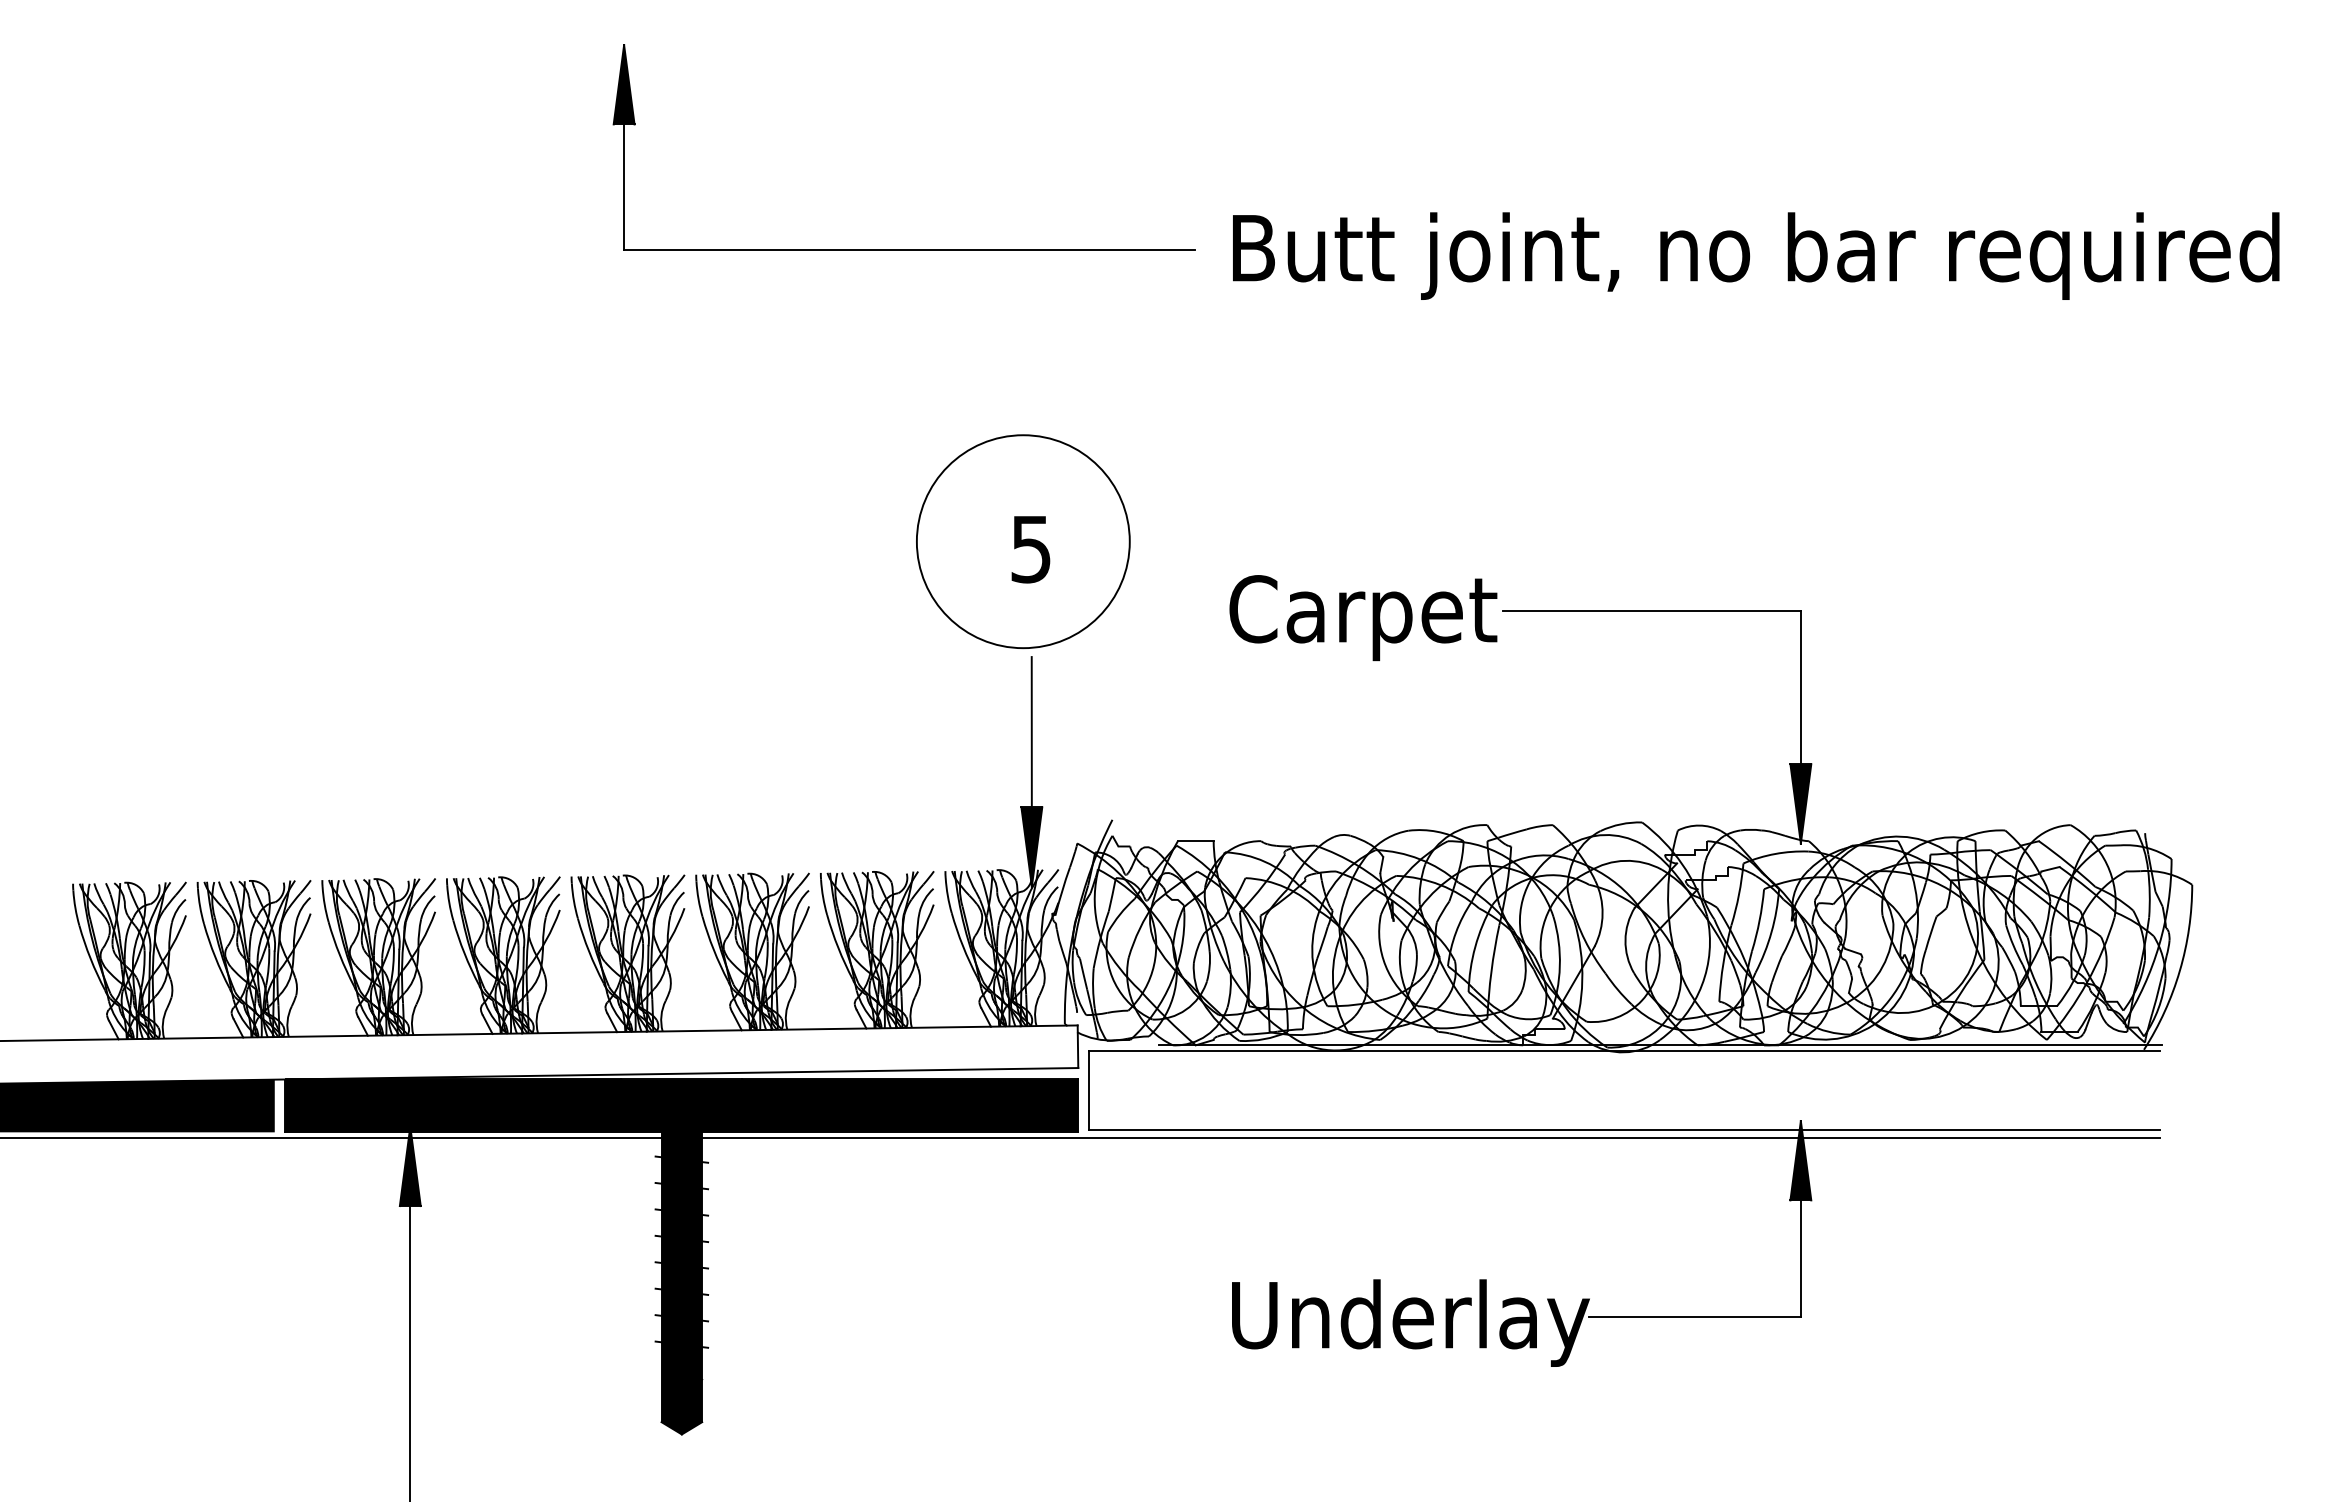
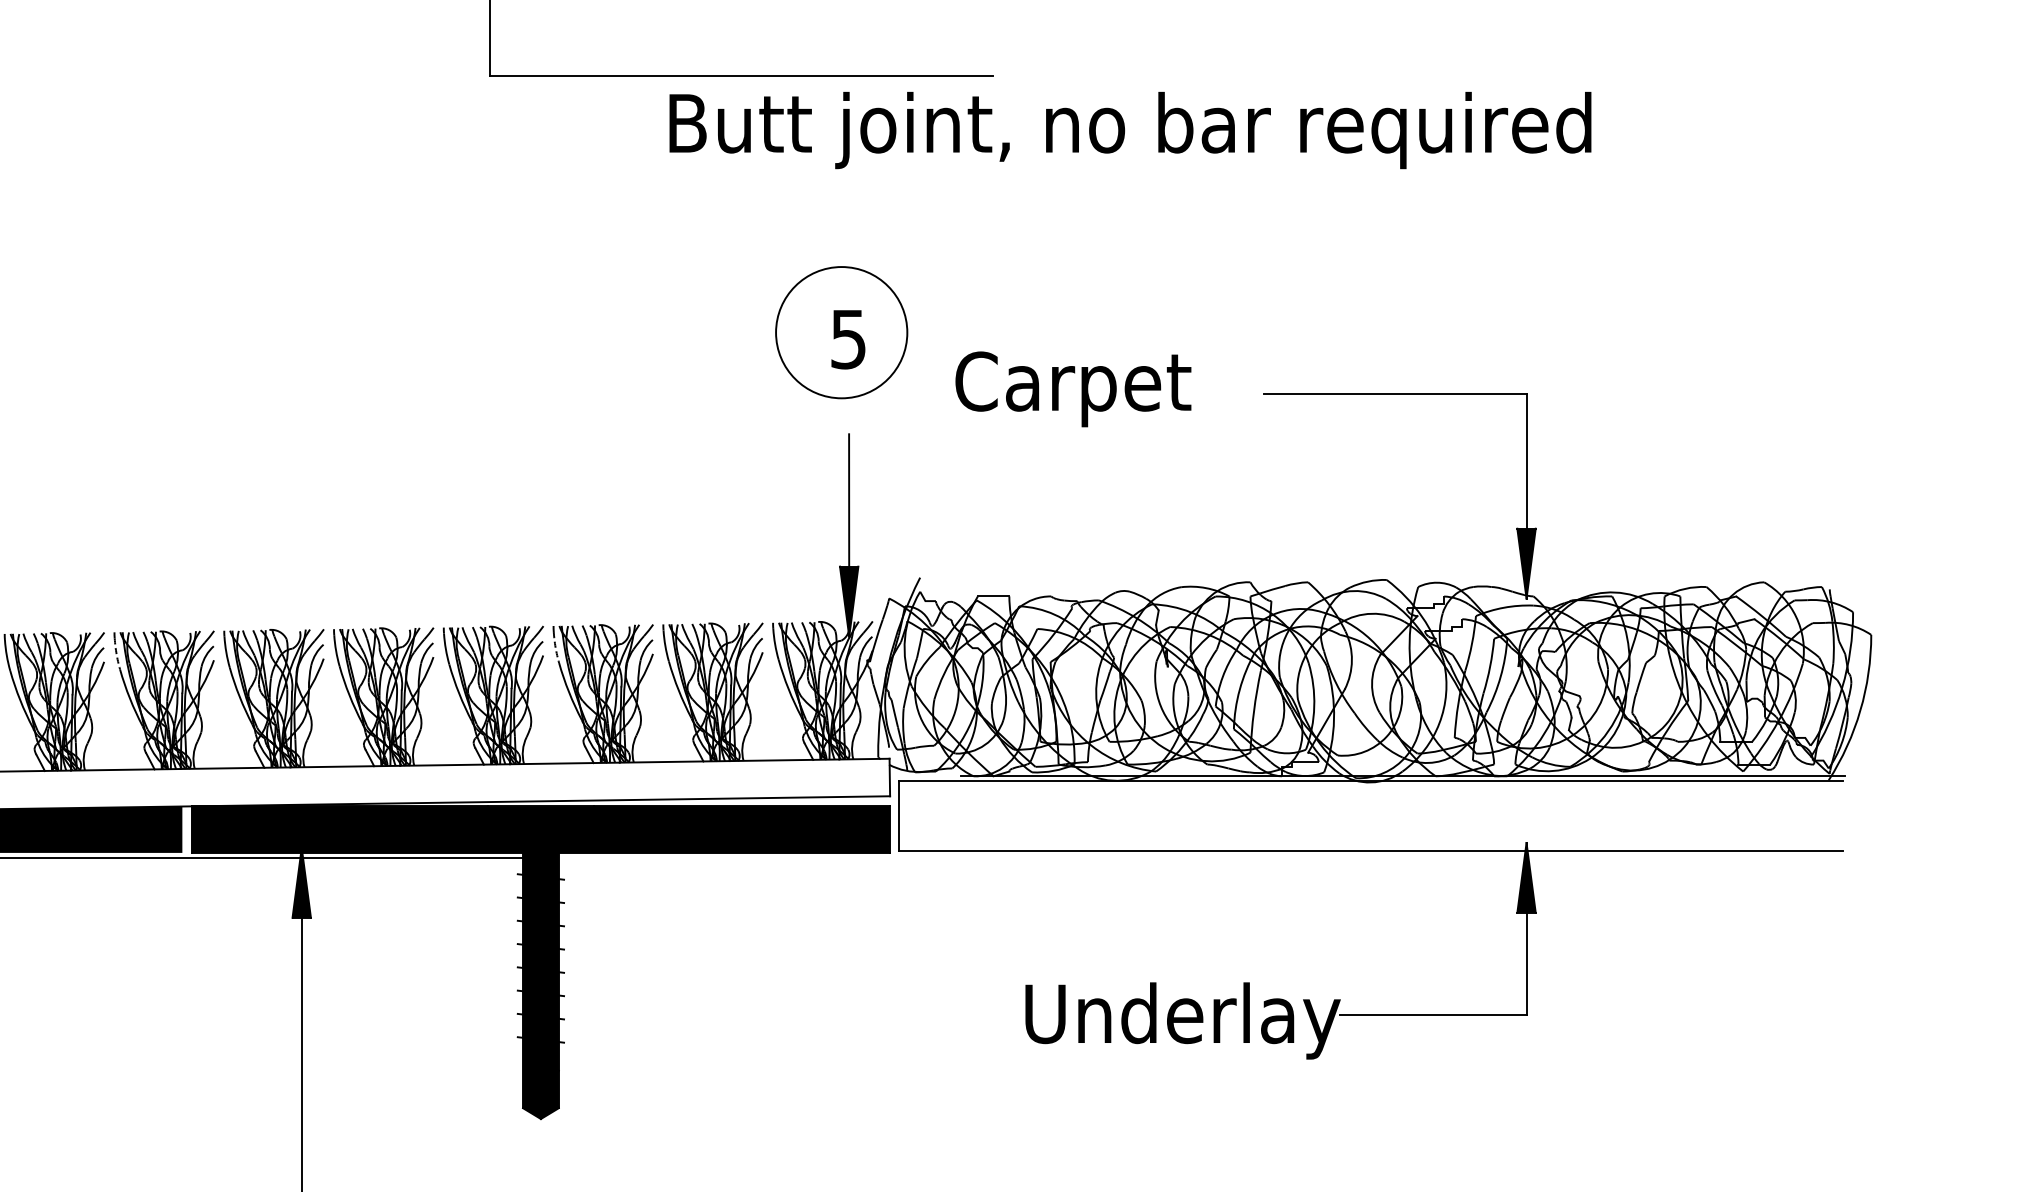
text: (1756, 255) -> (1130, 129), moved
circle: (1022, 541) -> (840, 332), size x0.7
text: (1363, 618) -> (1073, 389), moved
arc: (698, 899) -> (555, 647), solid -> dashed
arc: (200, 906) -> (116, 653), solid -> dashed
line: (1431, 1137) -> (1201, 857), removed

